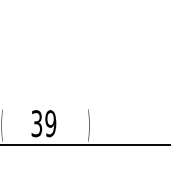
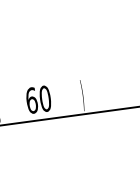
text: (43, 123) -> (38, 99), 39 -> 60

